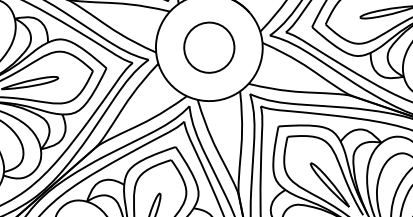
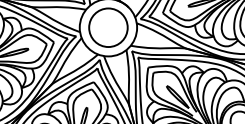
circle: (209, 47) -> (108, 27), size x1.43

